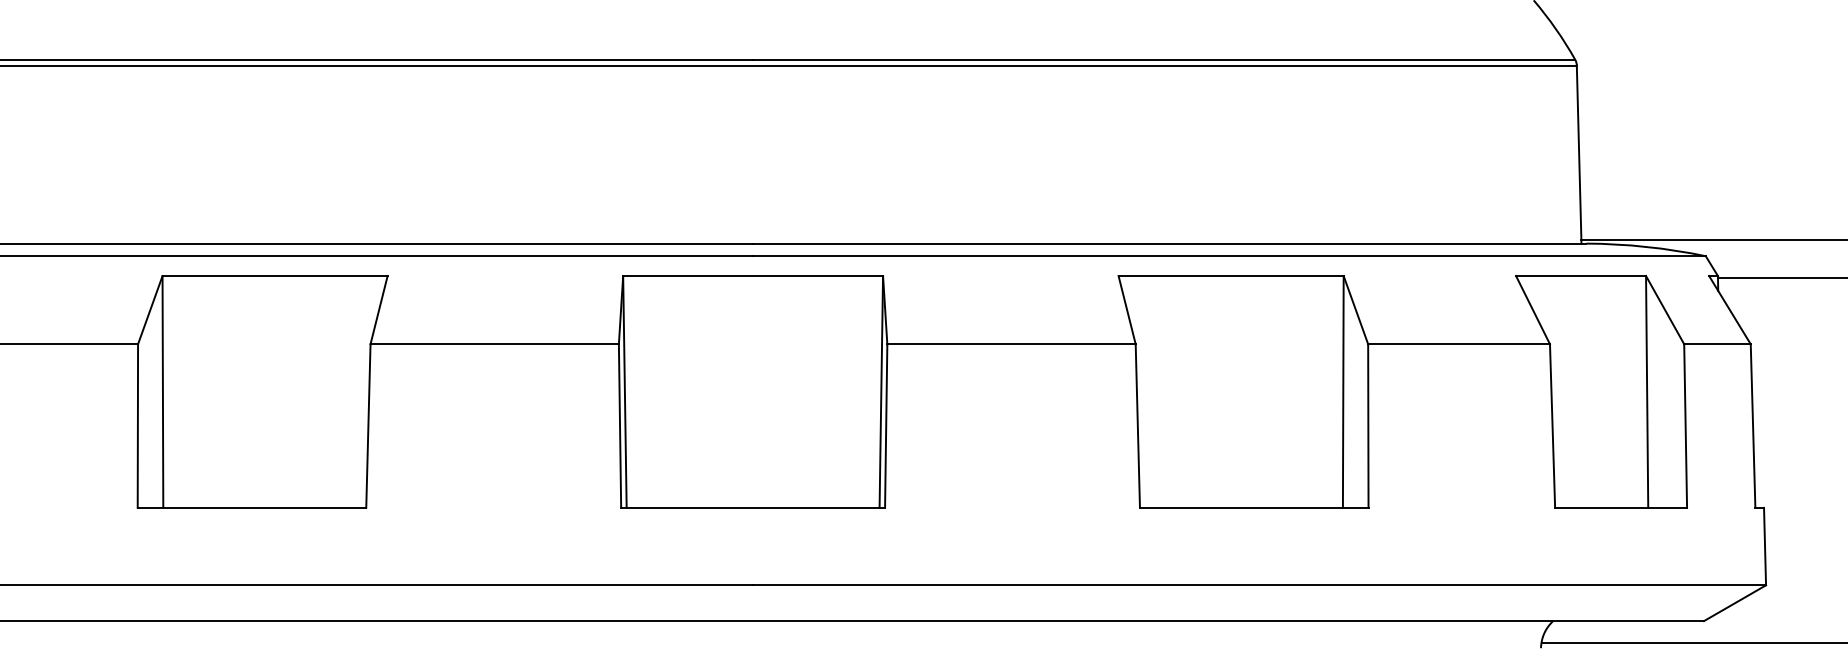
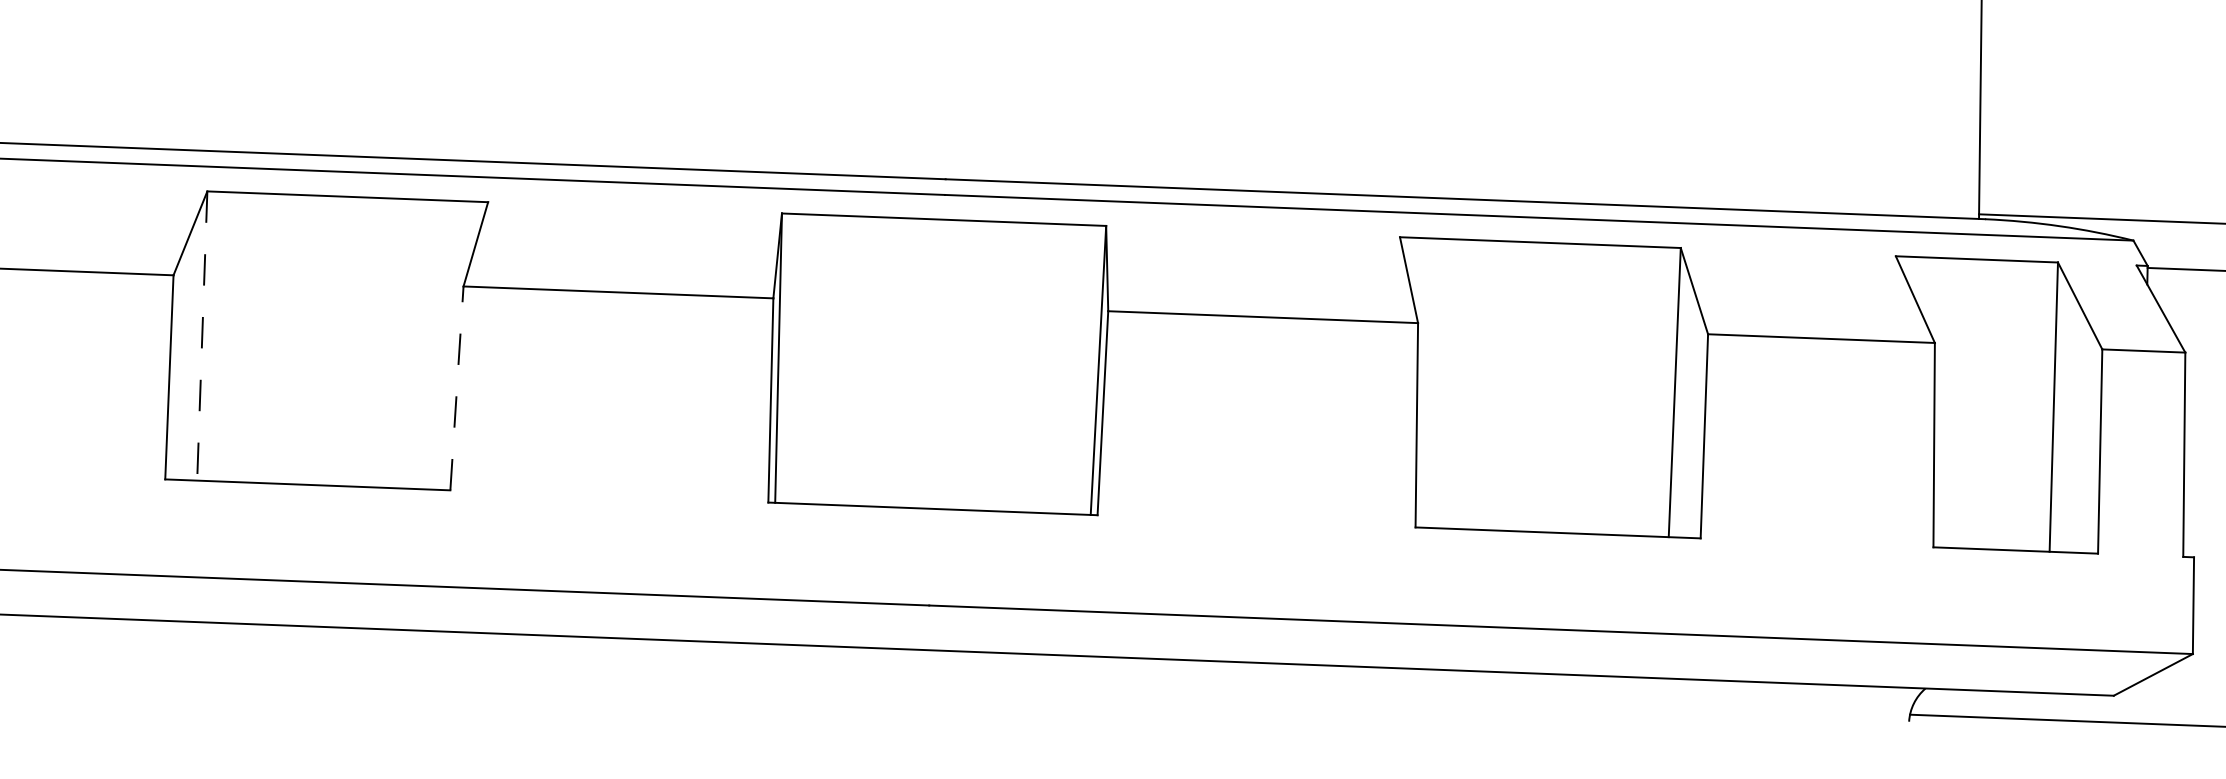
line: (162, 391) -> (201, 335), solid -> dashed
line: (368, 426) -> (457, 388), solid -> dashed

